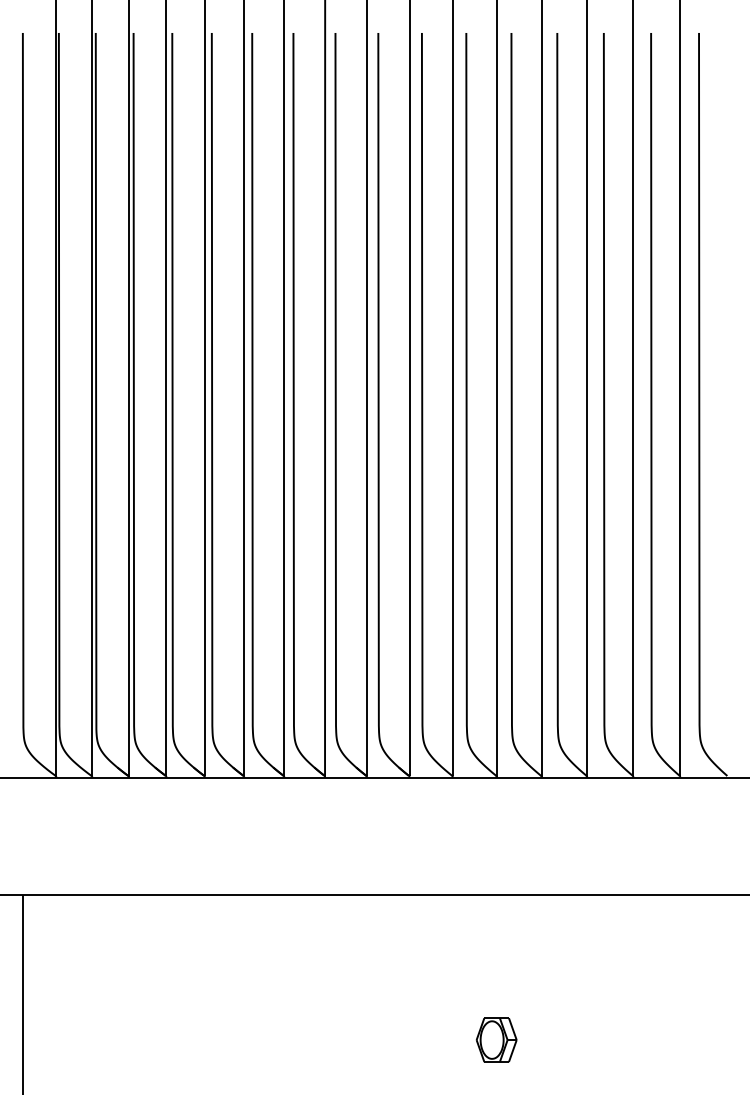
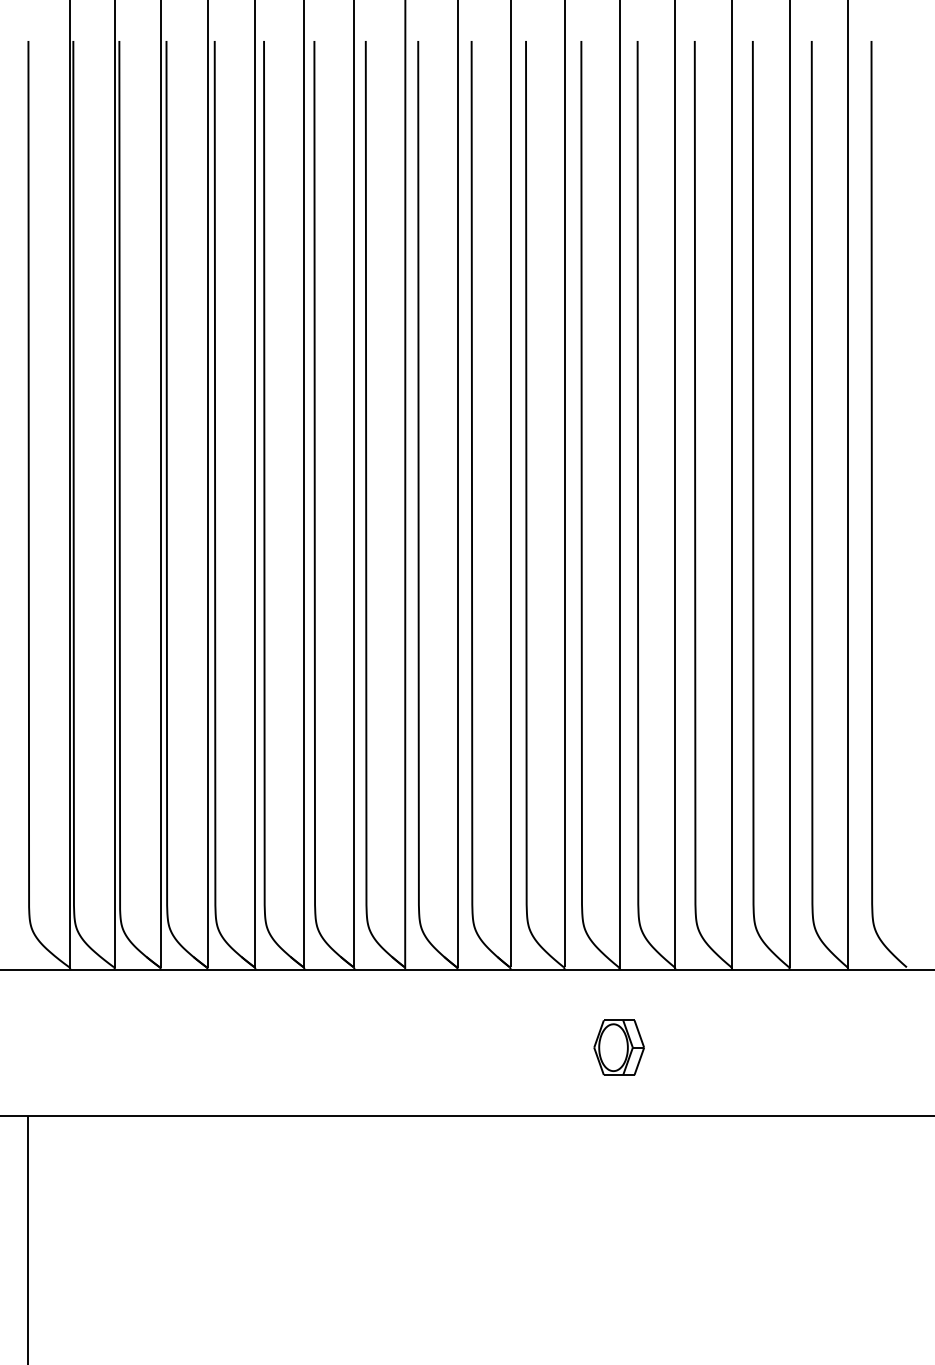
part: (496, 1039) -> (618, 1047), moved

